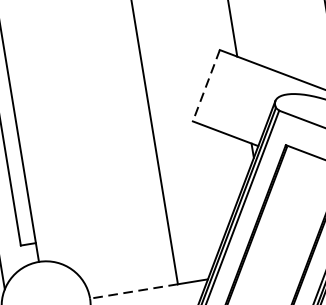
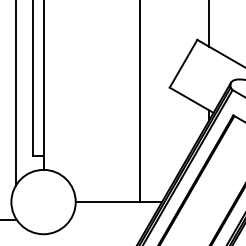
line: (206, 85) -> (183, 63), dashed -> solid
line: (133, 292) -> (107, 202), dashed -> solid

